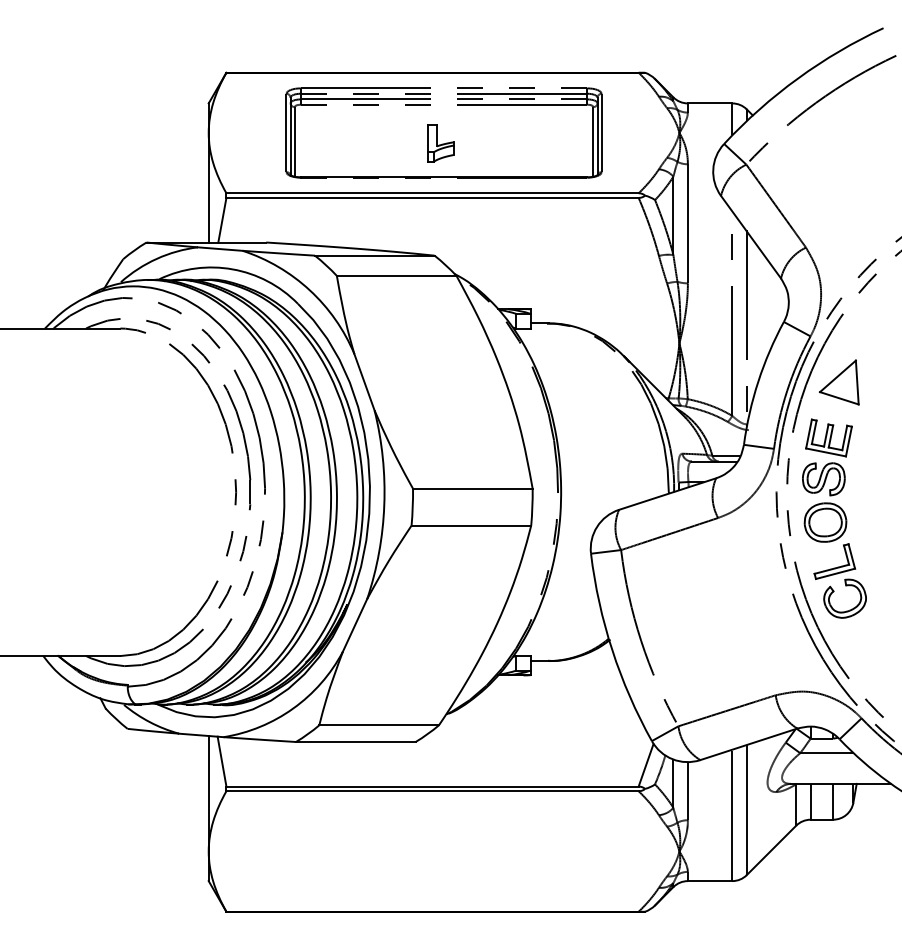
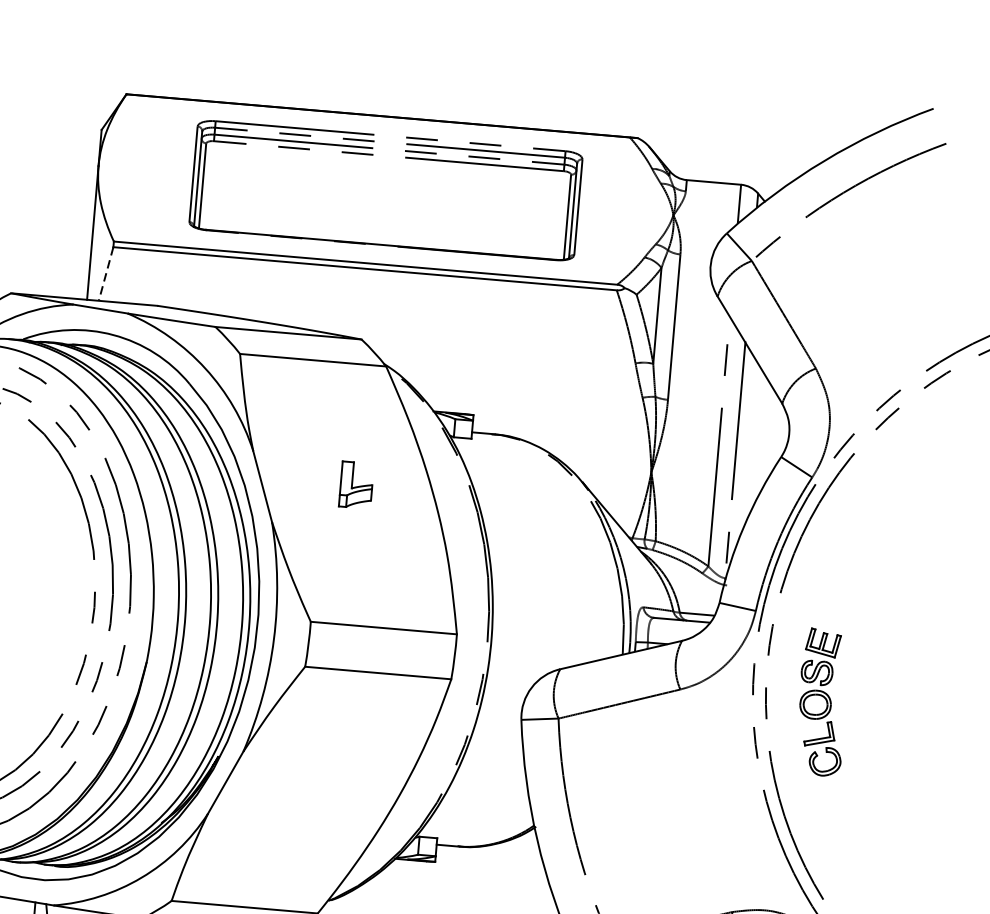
part: (440, 143) -> (356, 485), moved
line: (222, 220) -> (106, 274), solid -> dashed
part: (838, 382) -> (841, 536), removed
part: (834, 518) -> (822, 702), size x0.6

